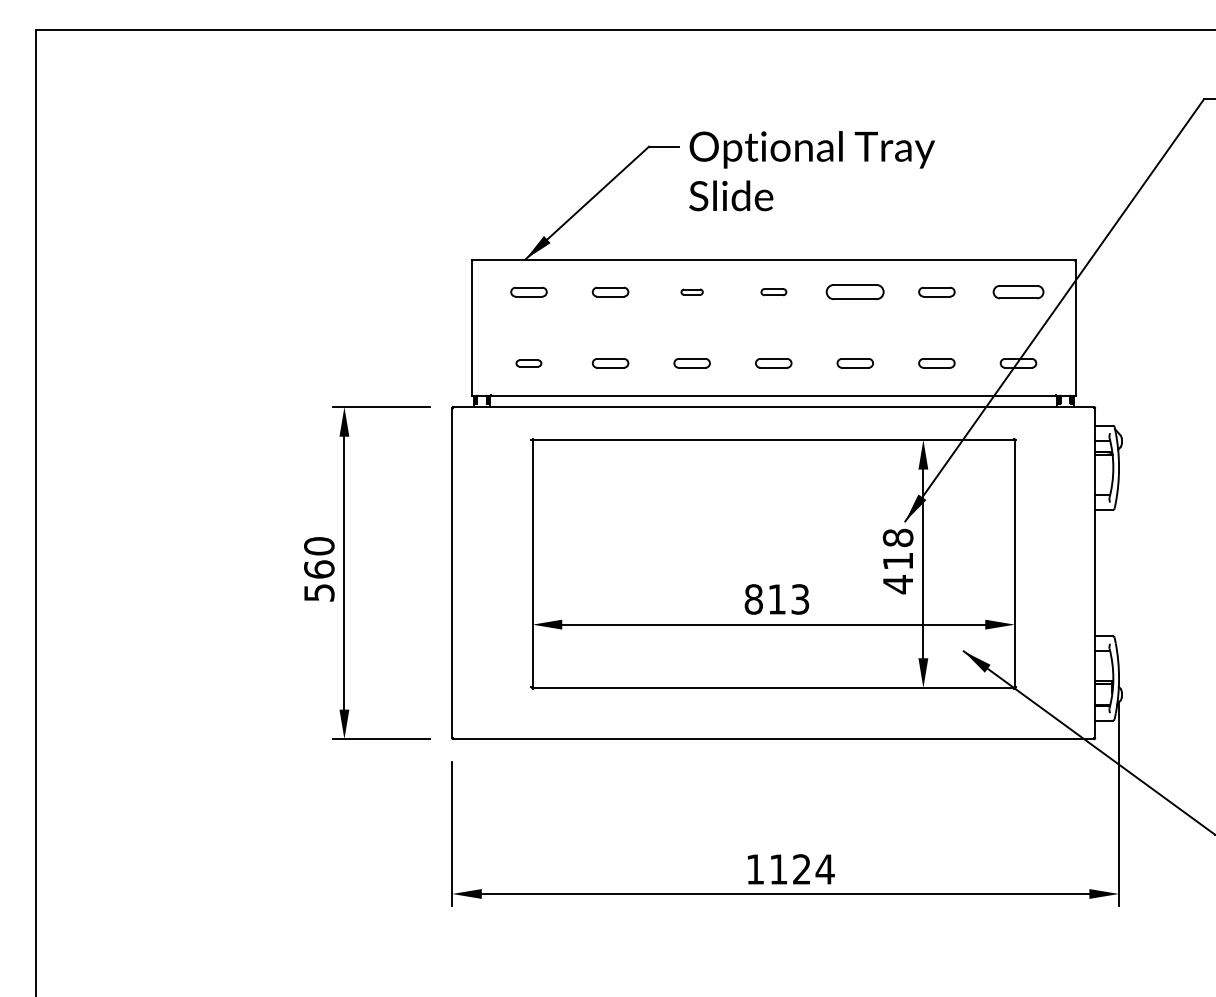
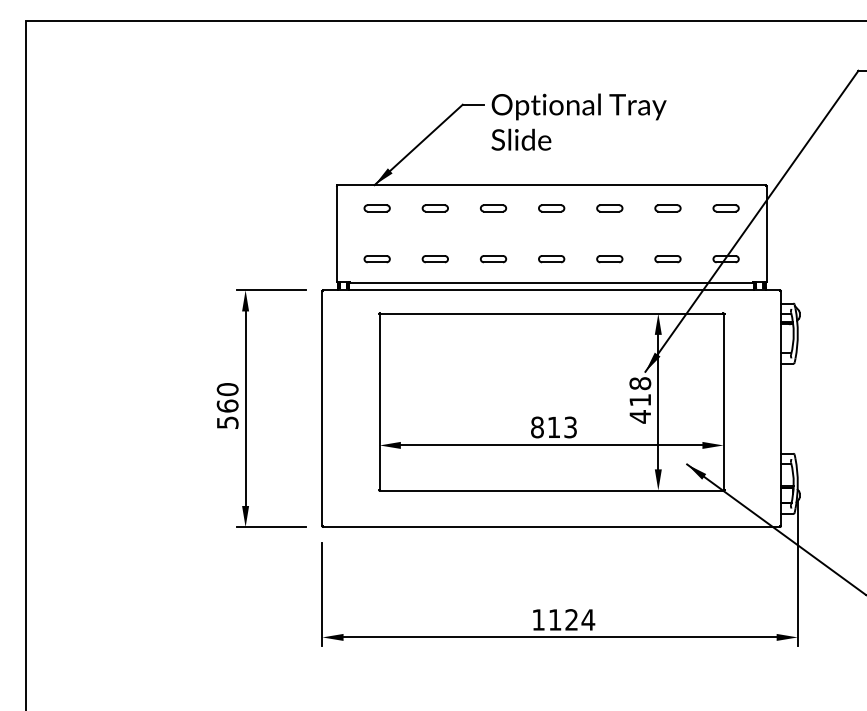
part: (692, 292) -> (493, 208), size x1.67
part: (773, 292) -> (551, 208), size x1.43
part: (854, 292) -> (609, 208), size x0.62
part: (1017, 292) -> (725, 208), size x0.71
part: (528, 363) -> (376, 259), size x1.43

